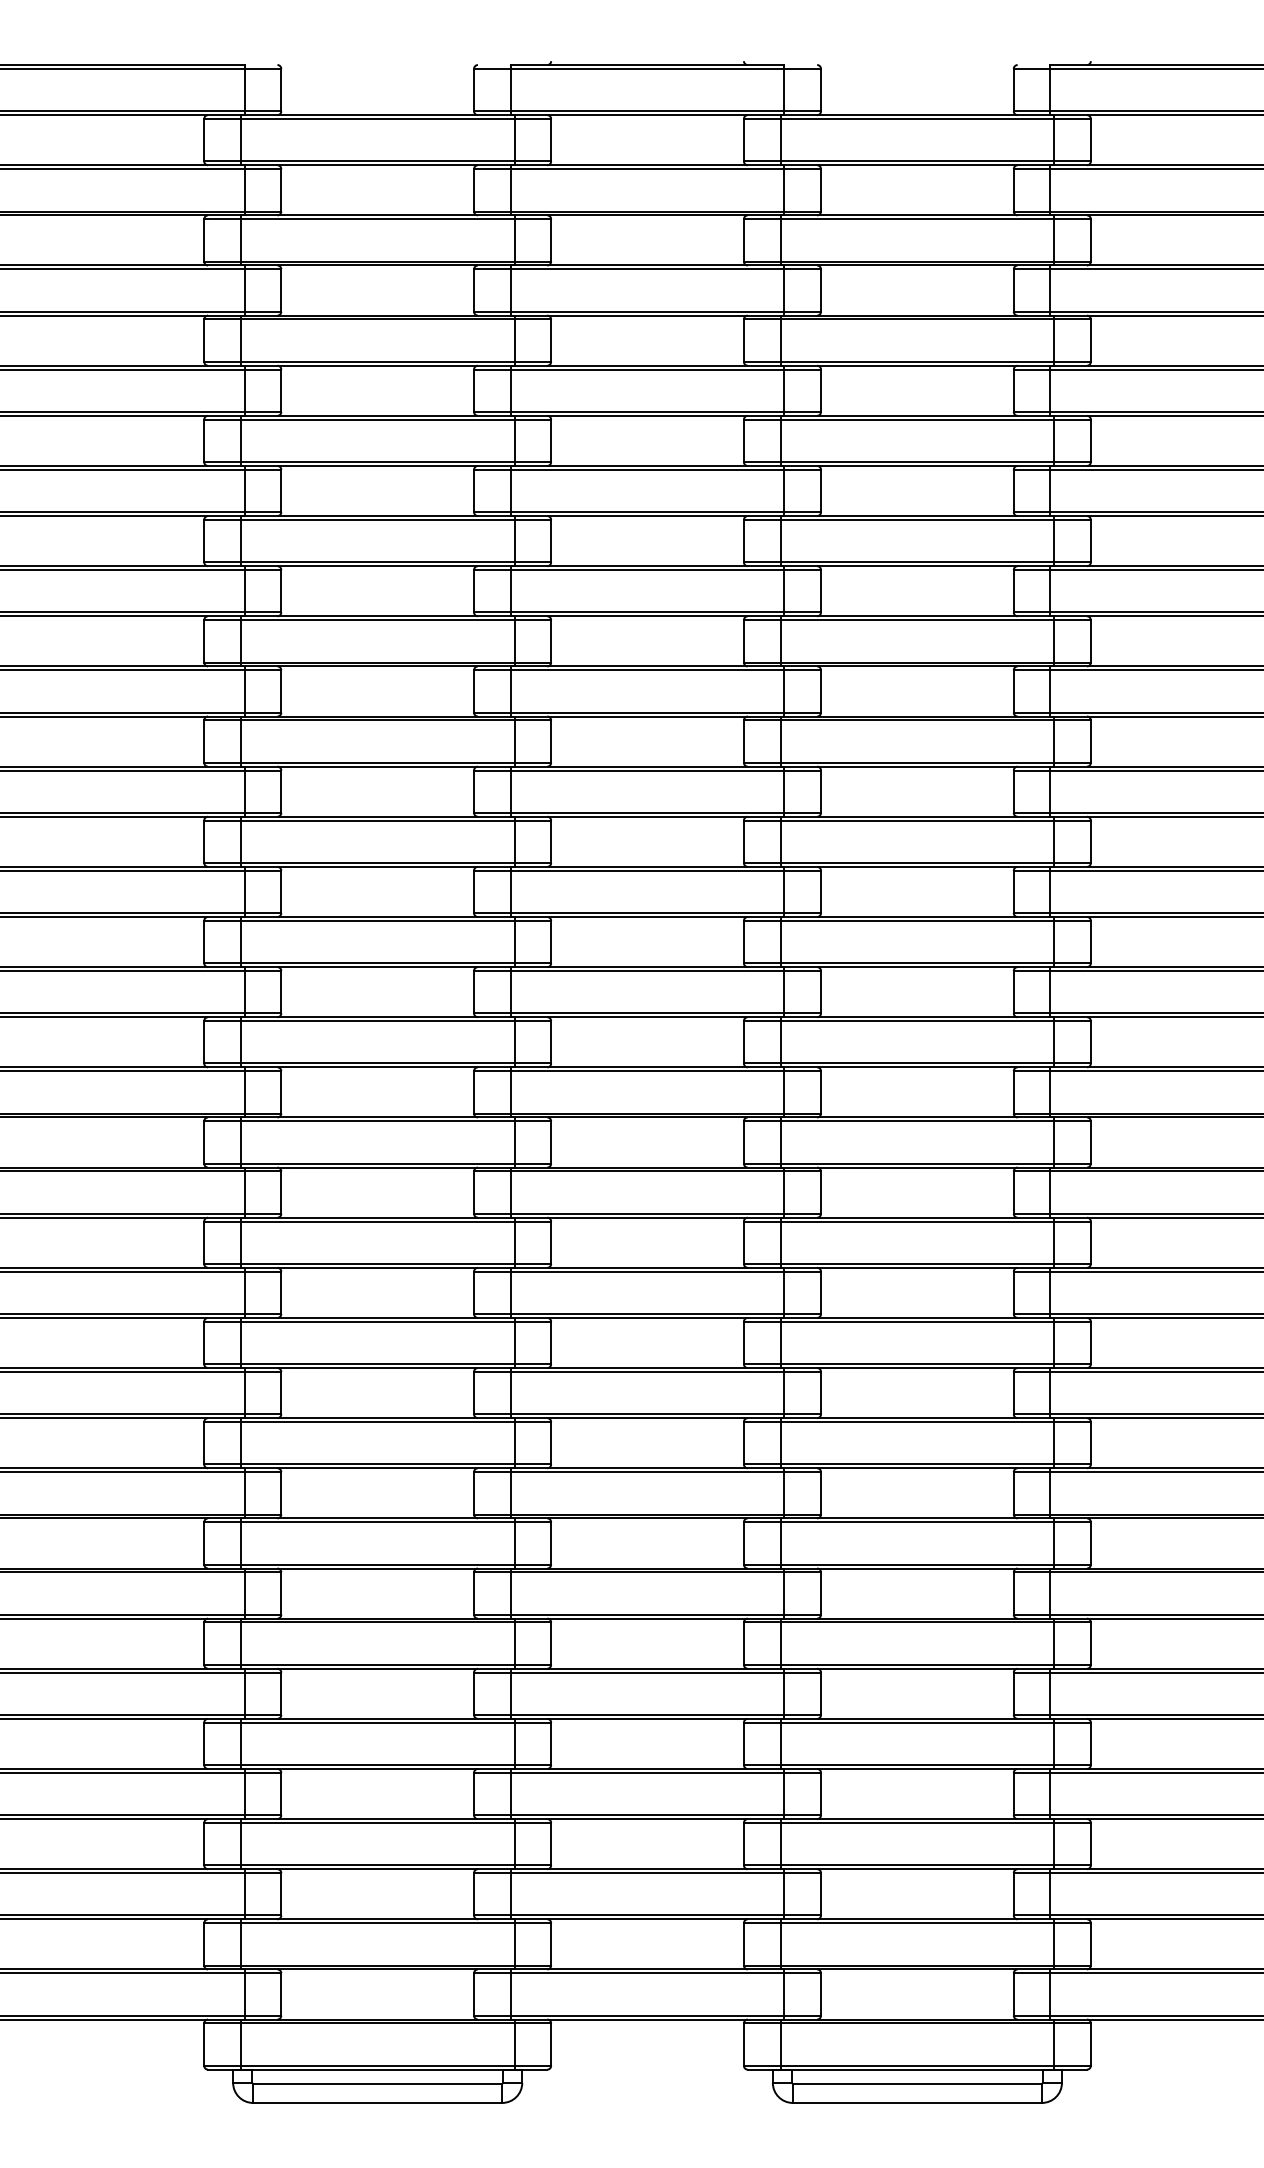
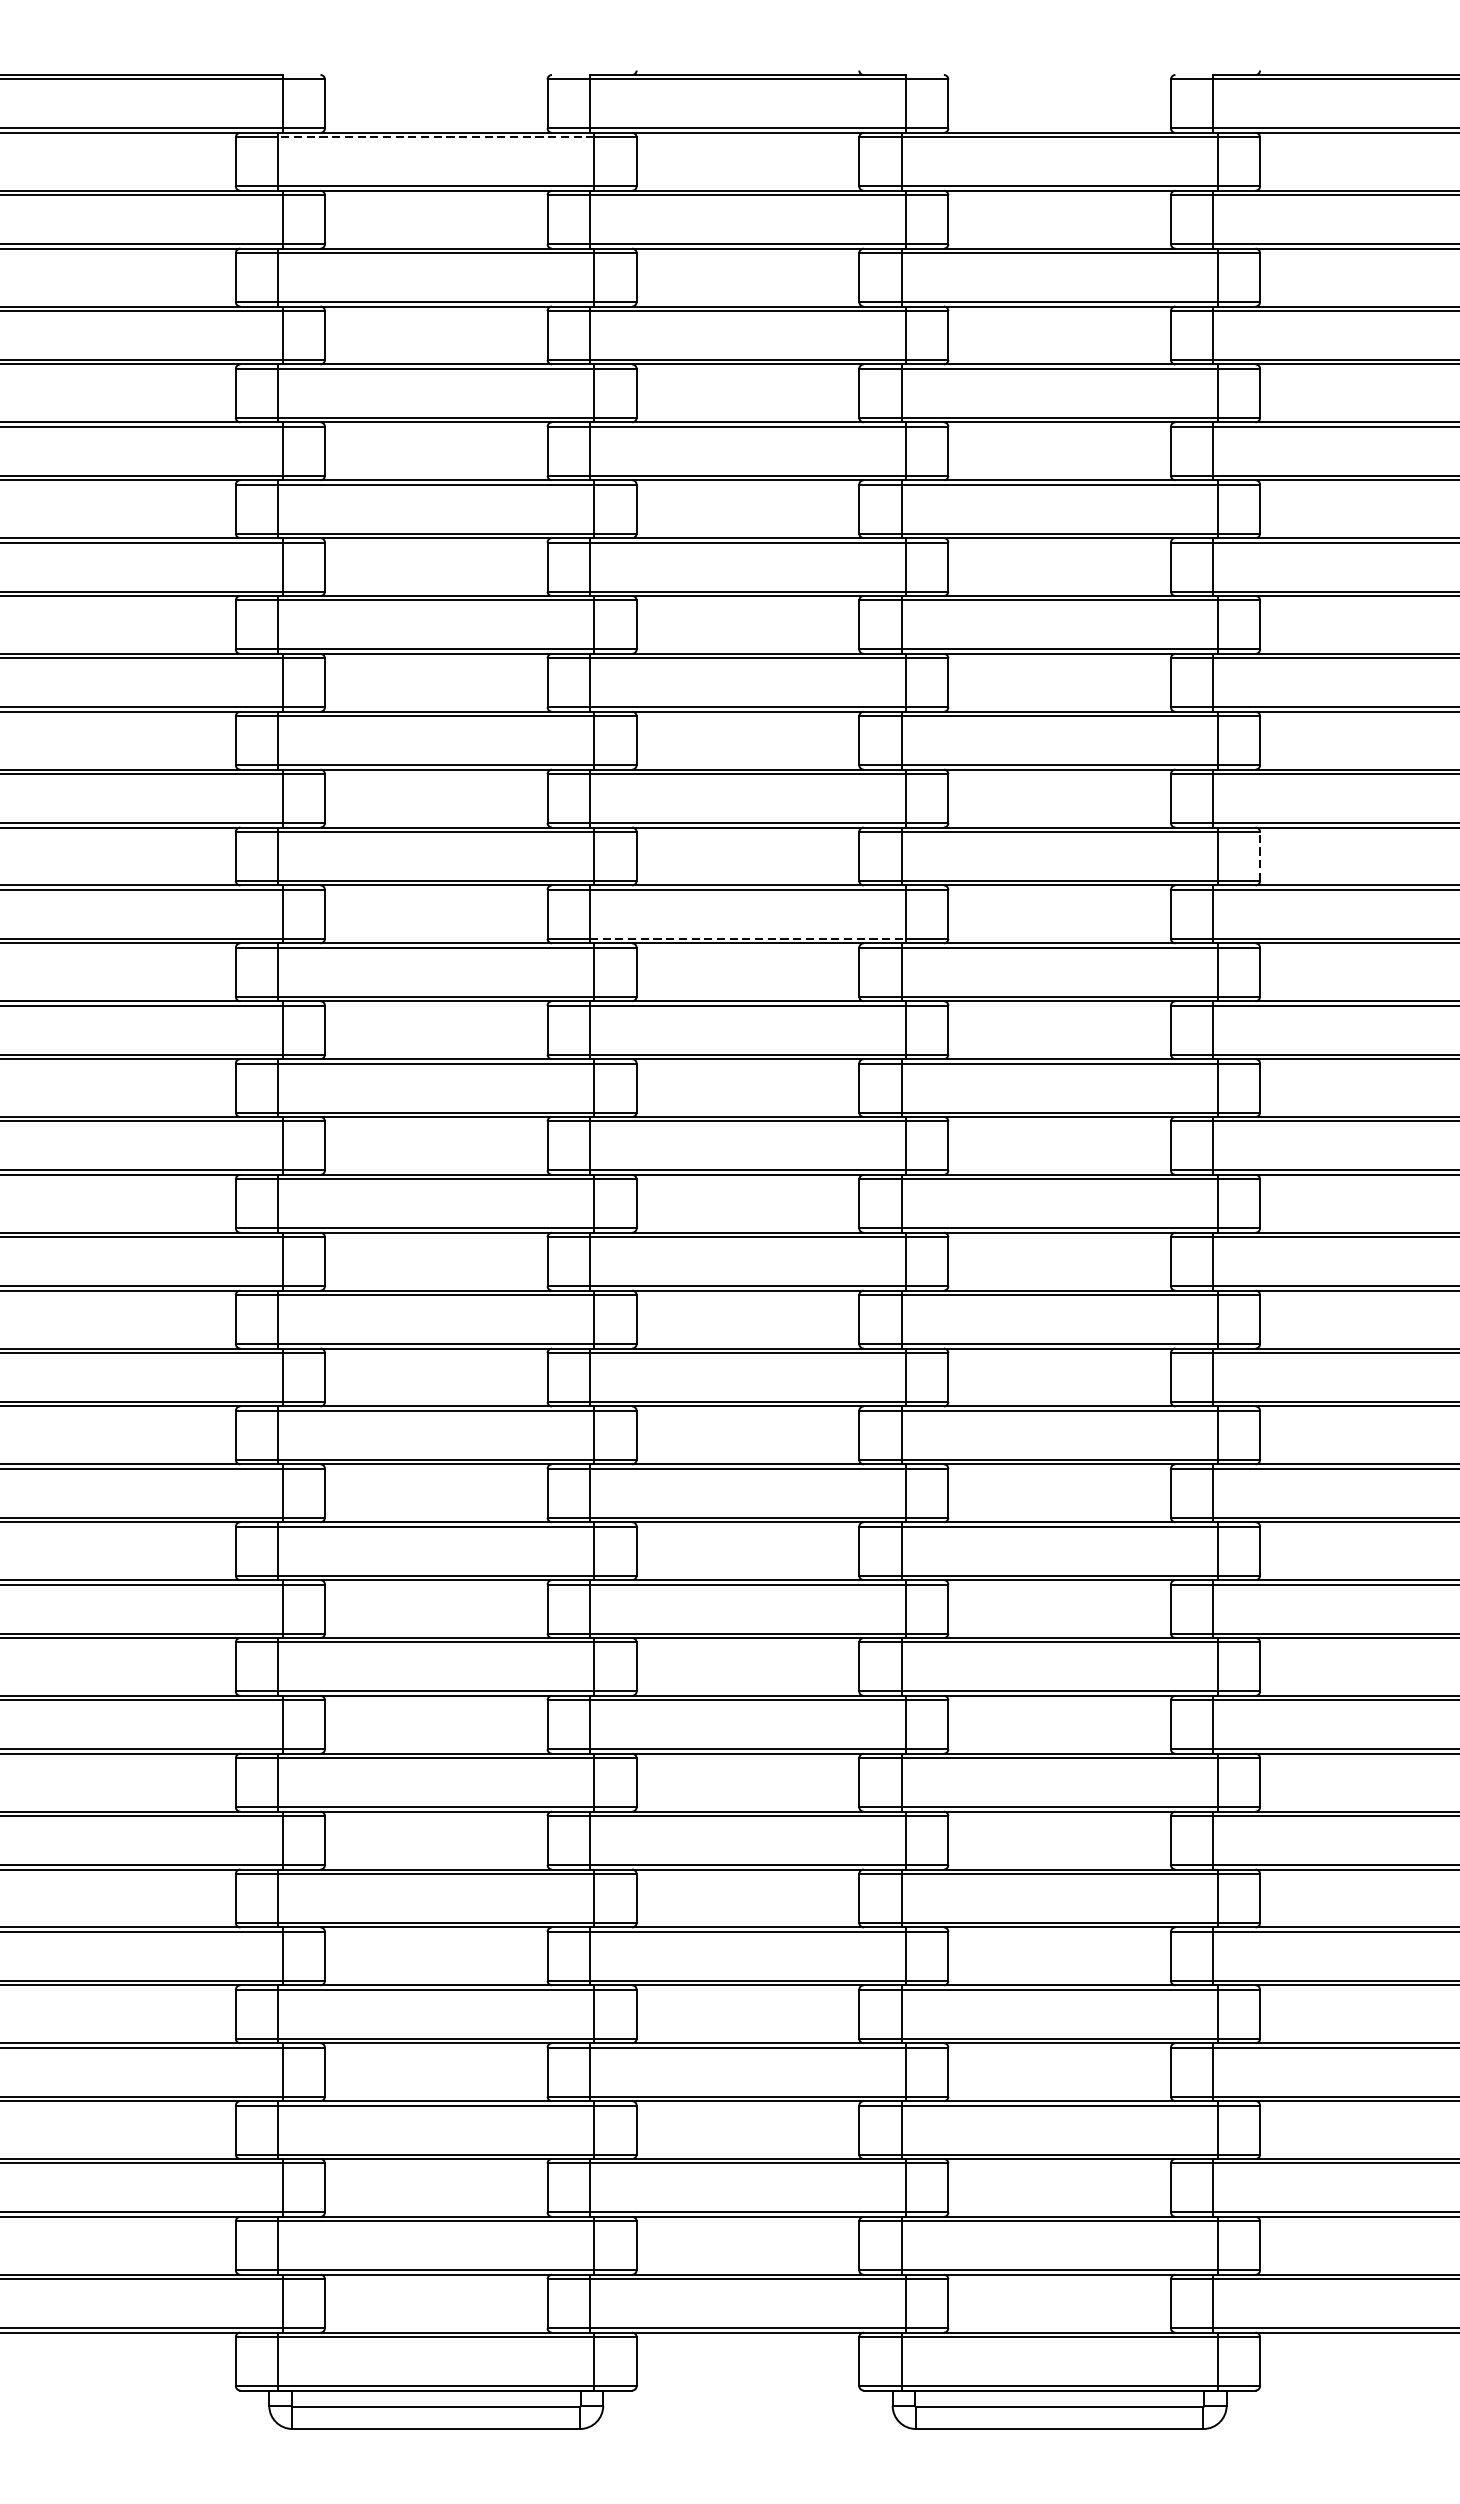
line: (377, 119) -> (436, 137), solid -> dashed
line: (1090, 741) -> (1259, 856), solid -> dashed
line: (647, 812) -> (747, 938), solid -> dashed

